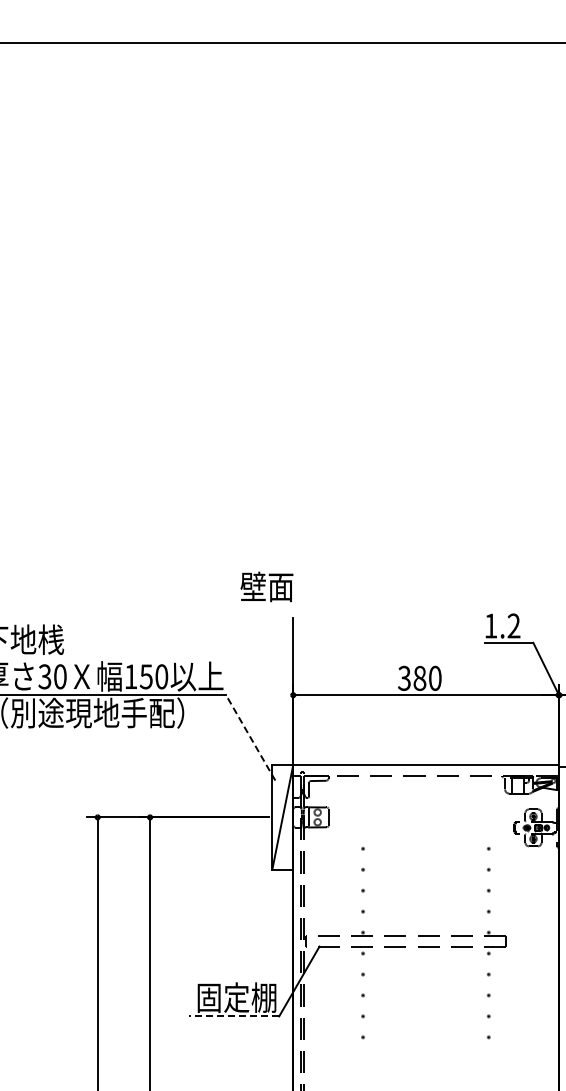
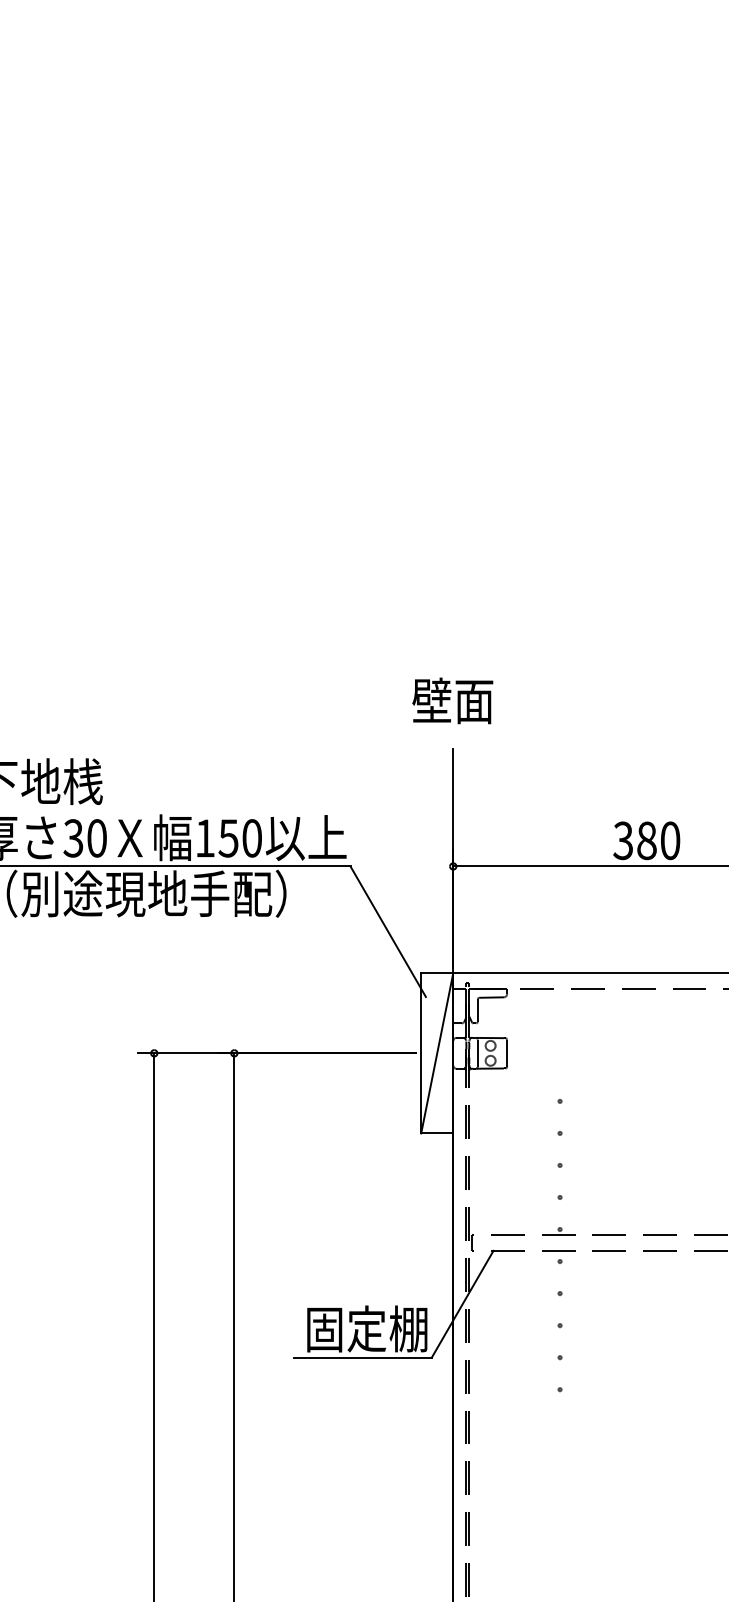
text: (266, 586) -> (452, 700), moved
line: (250, 737) -> (387, 931), dashed -> solid
line: (233, 1016) -> (361, 1357), dashed -> solid

